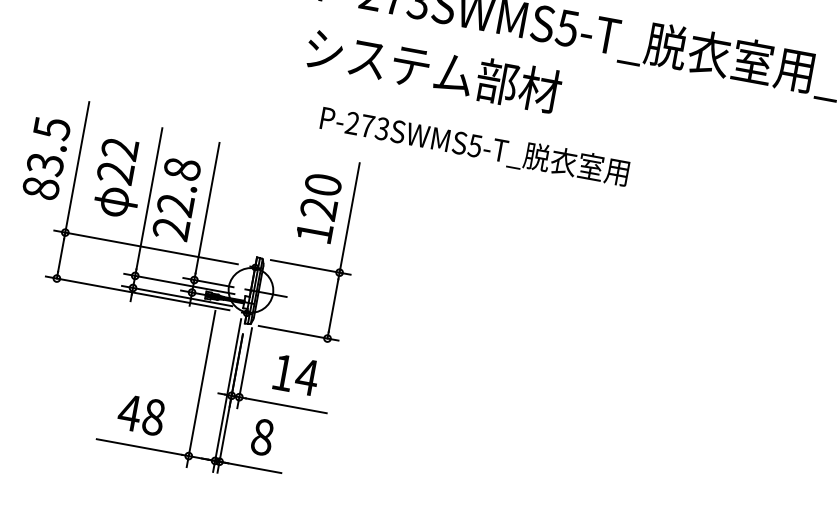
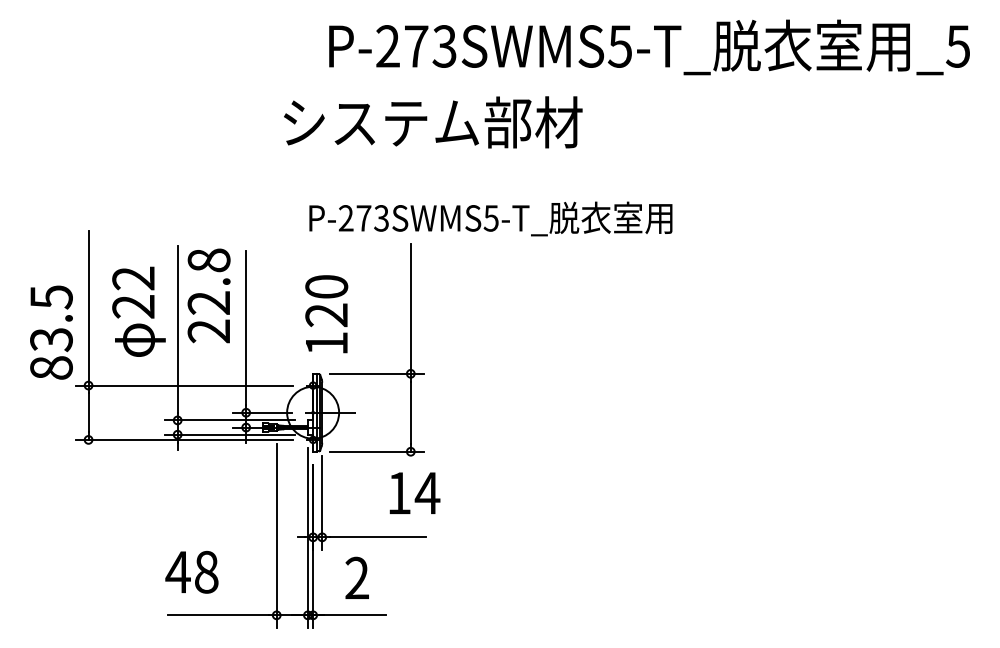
text: (434, 70) -> (433, 122), moved
text: (474, 145) -> (490, 218), moved
text: (46, 158) -> (51, 332), moved
text: (176, 198) -> (208, 295), moved
text: (318, 208) -> (326, 314), moved
text: (296, 374) -> (414, 492), moved
text: (141, 415) -> (191, 572), moved
text: (262, 436) -> (357, 577), 8 -> 2

